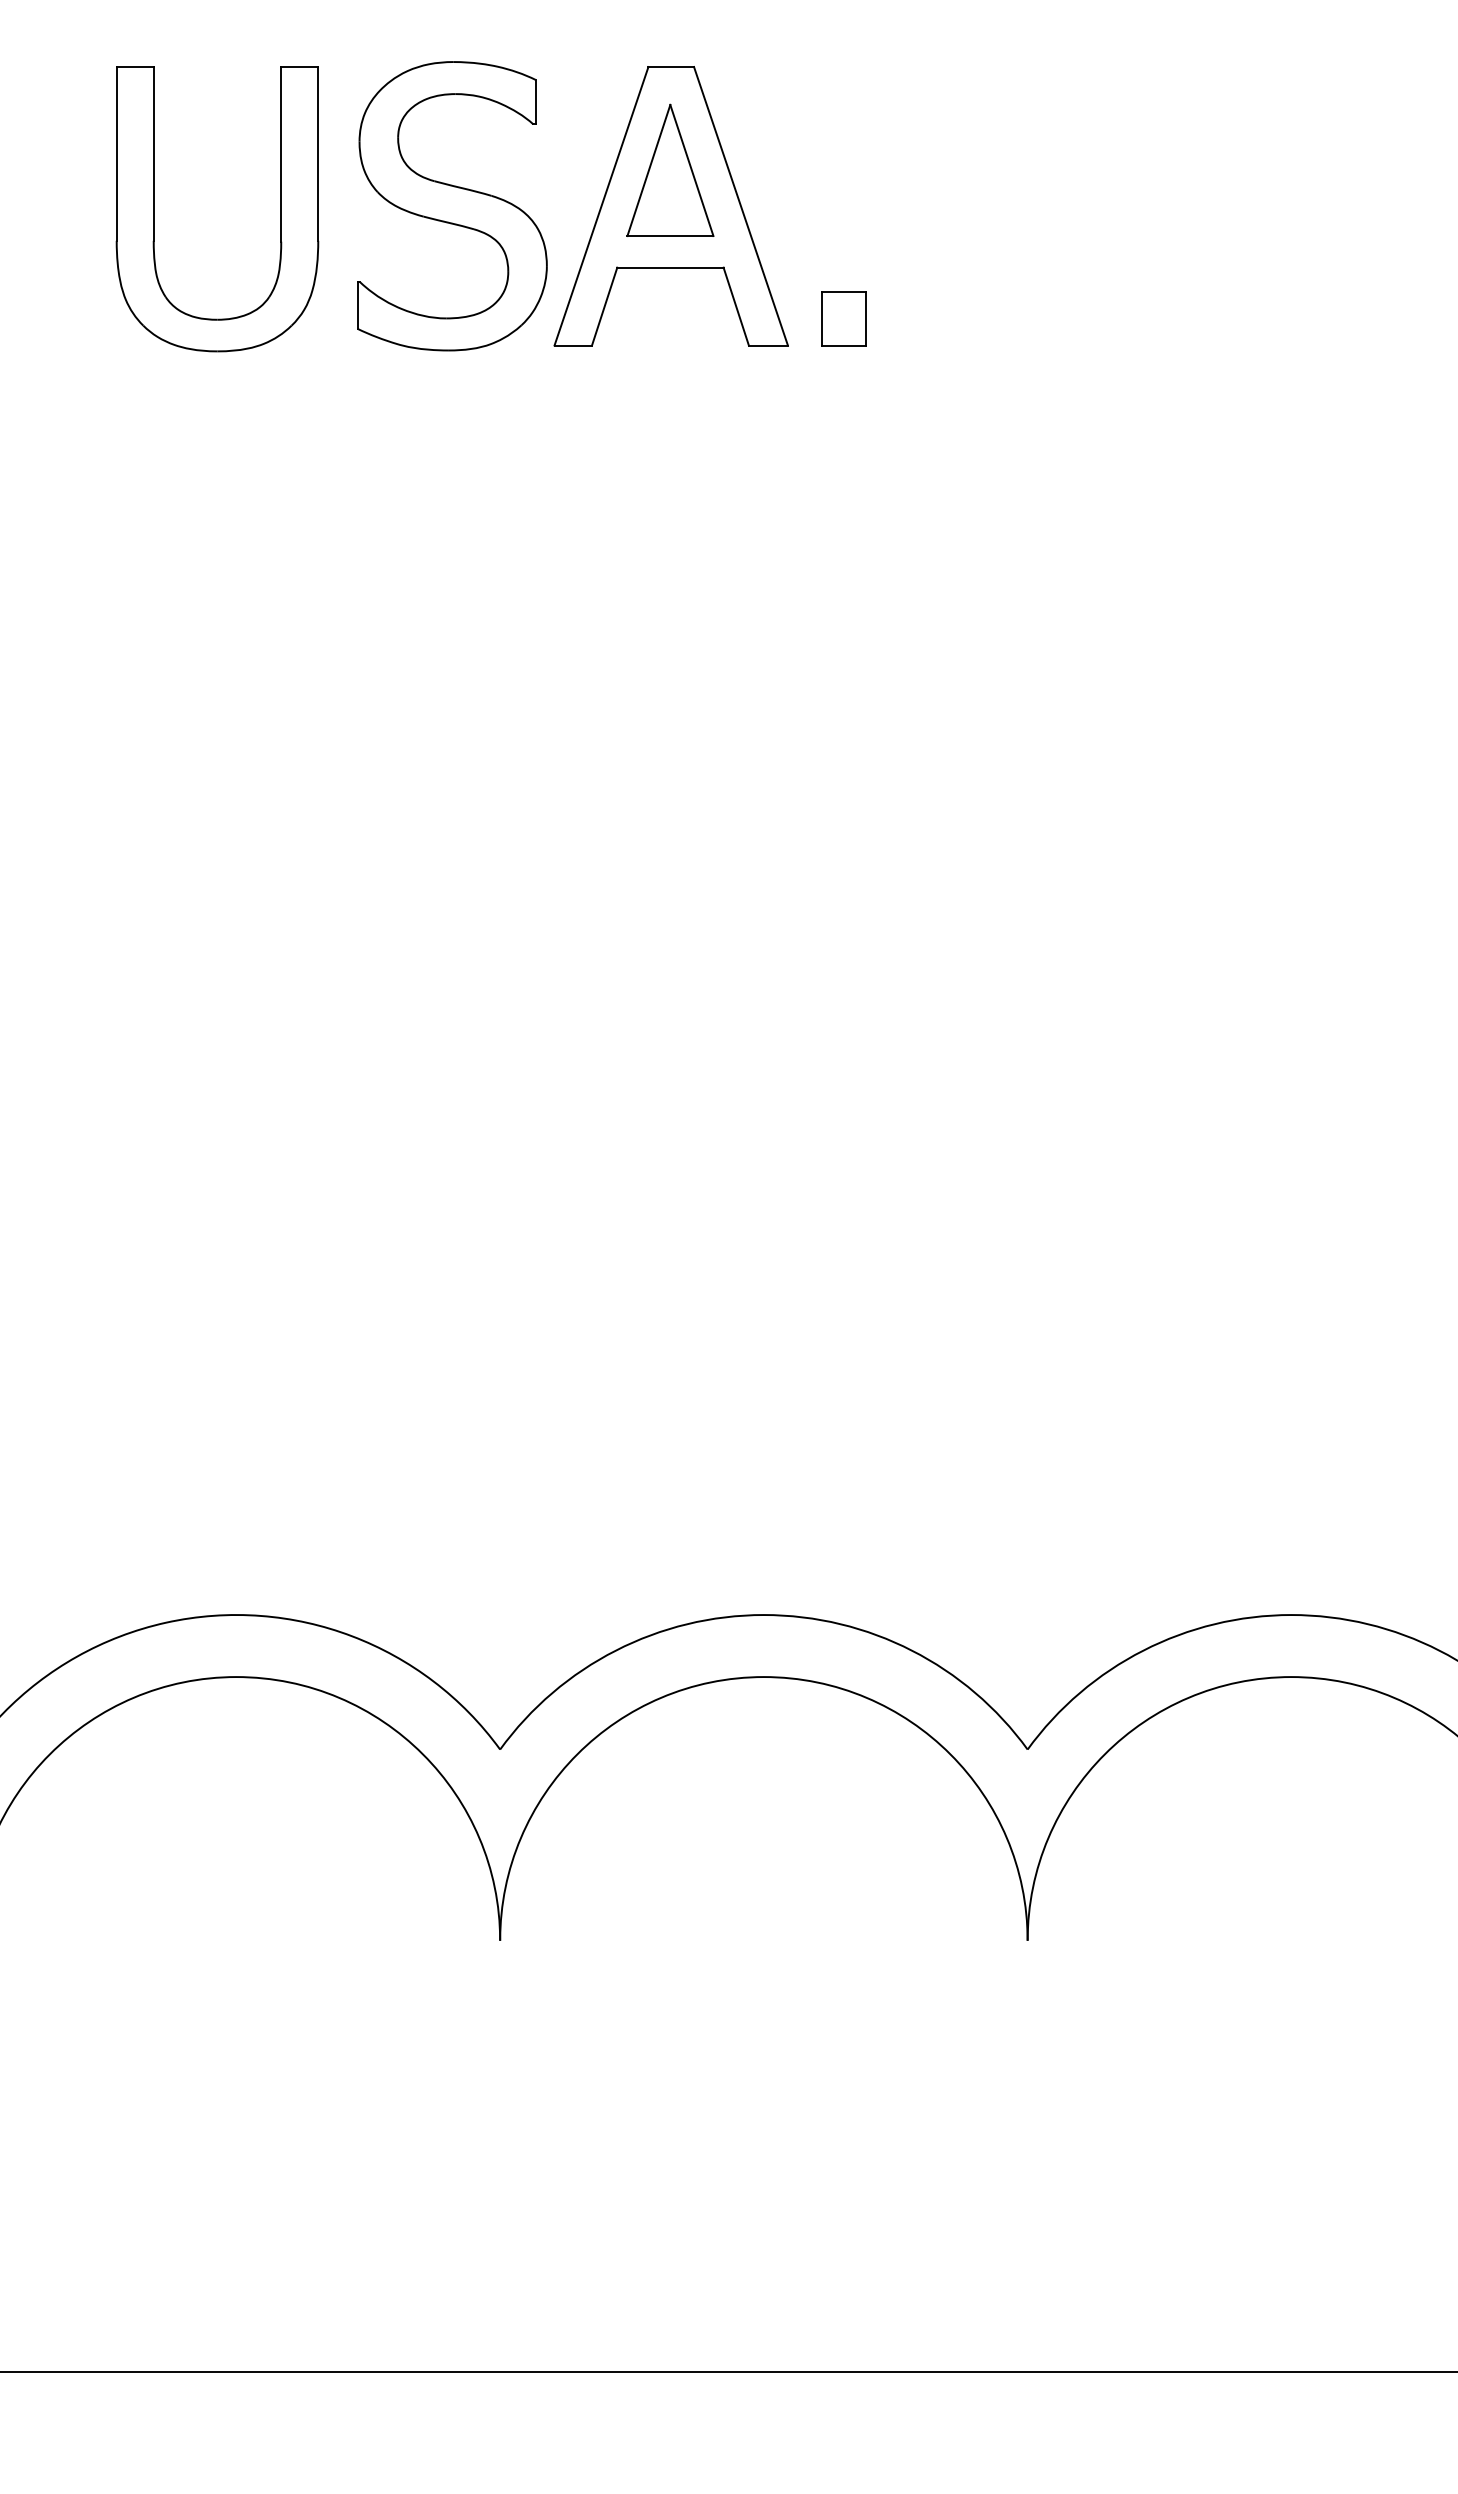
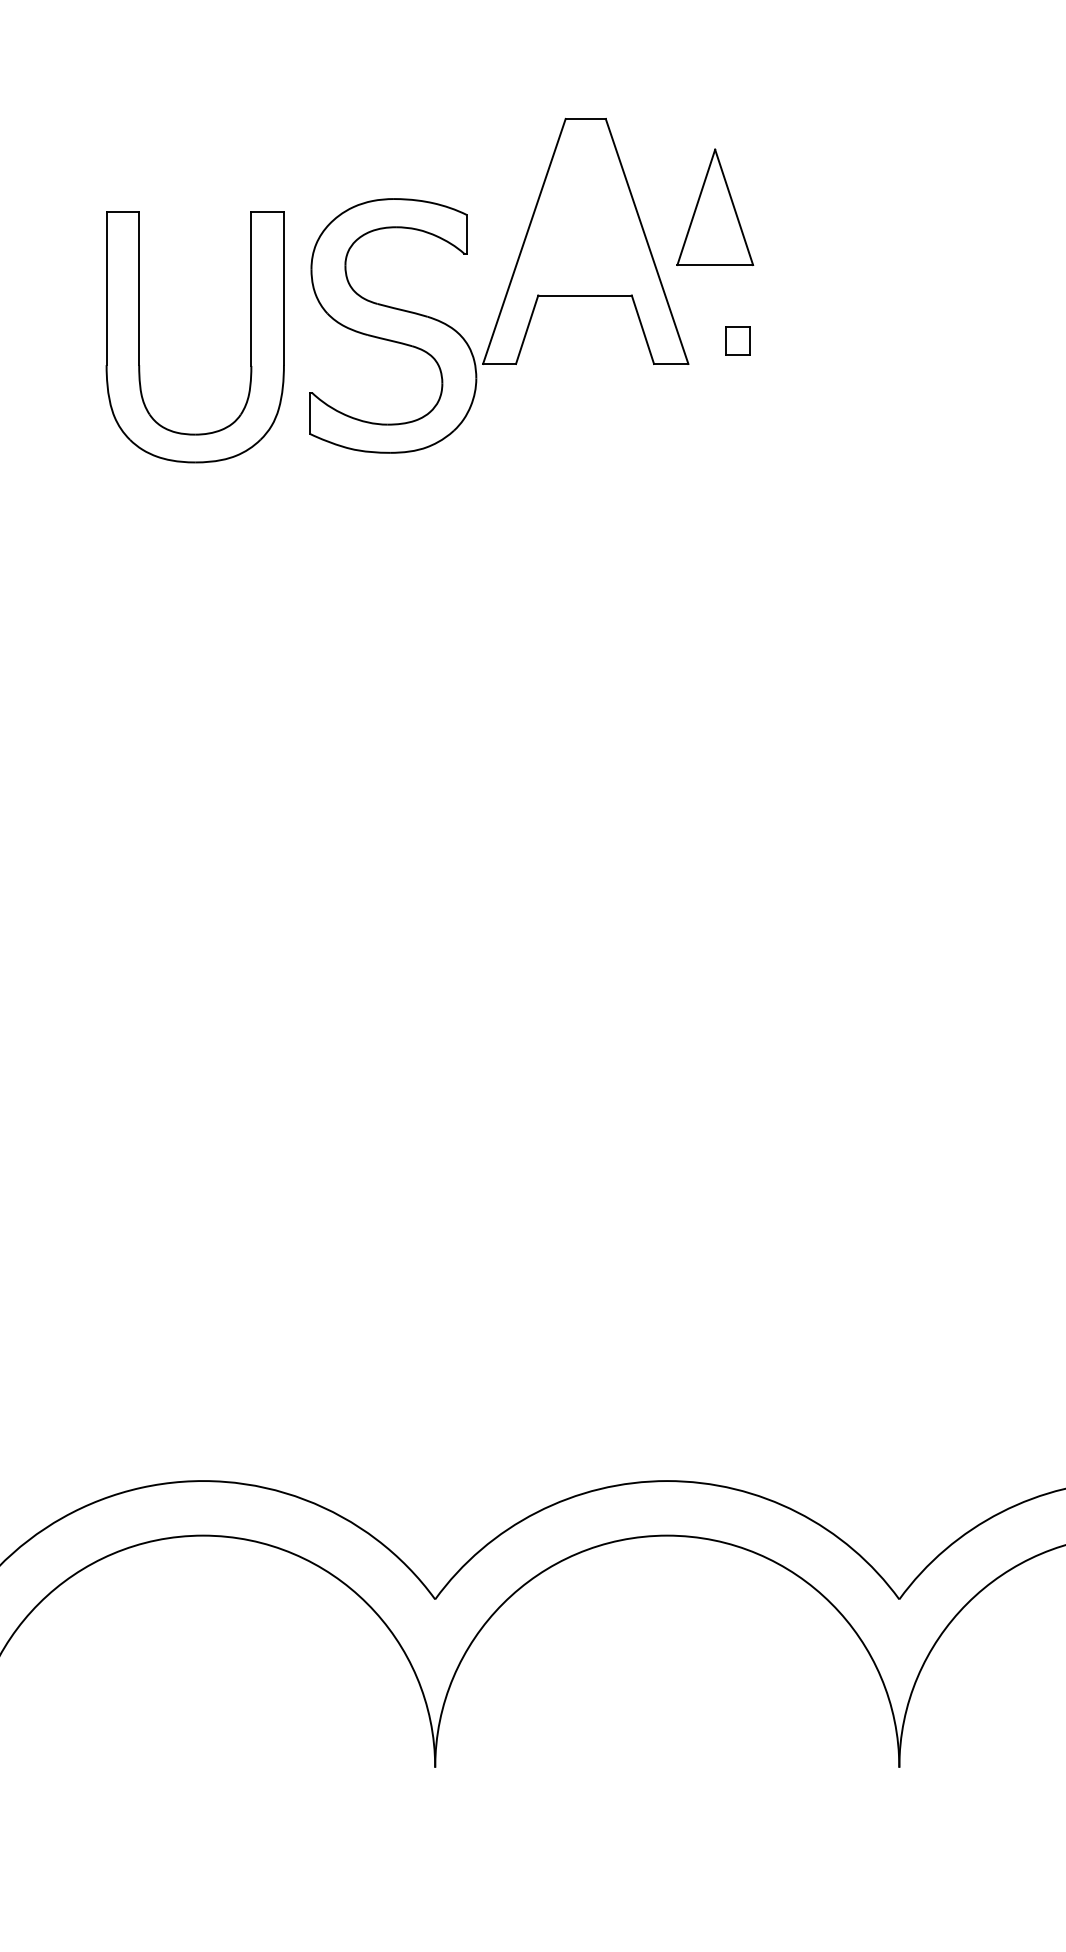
part: (670, 169) -> (715, 206), moved
part: (452, 206) -> (393, 326), moved
part: (154, 209) -> (139, 337), moved
part: (843, 318) -> (737, 340), size x0.6

